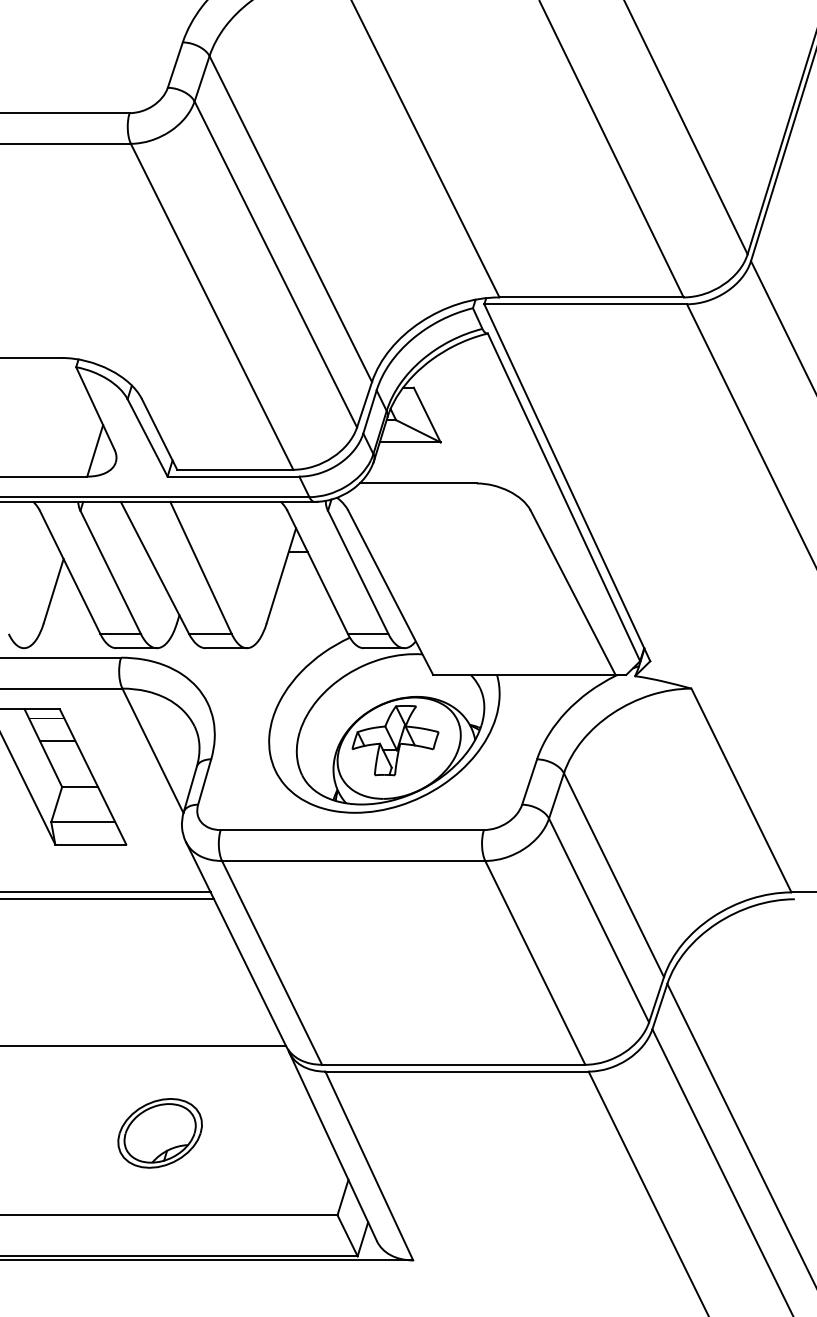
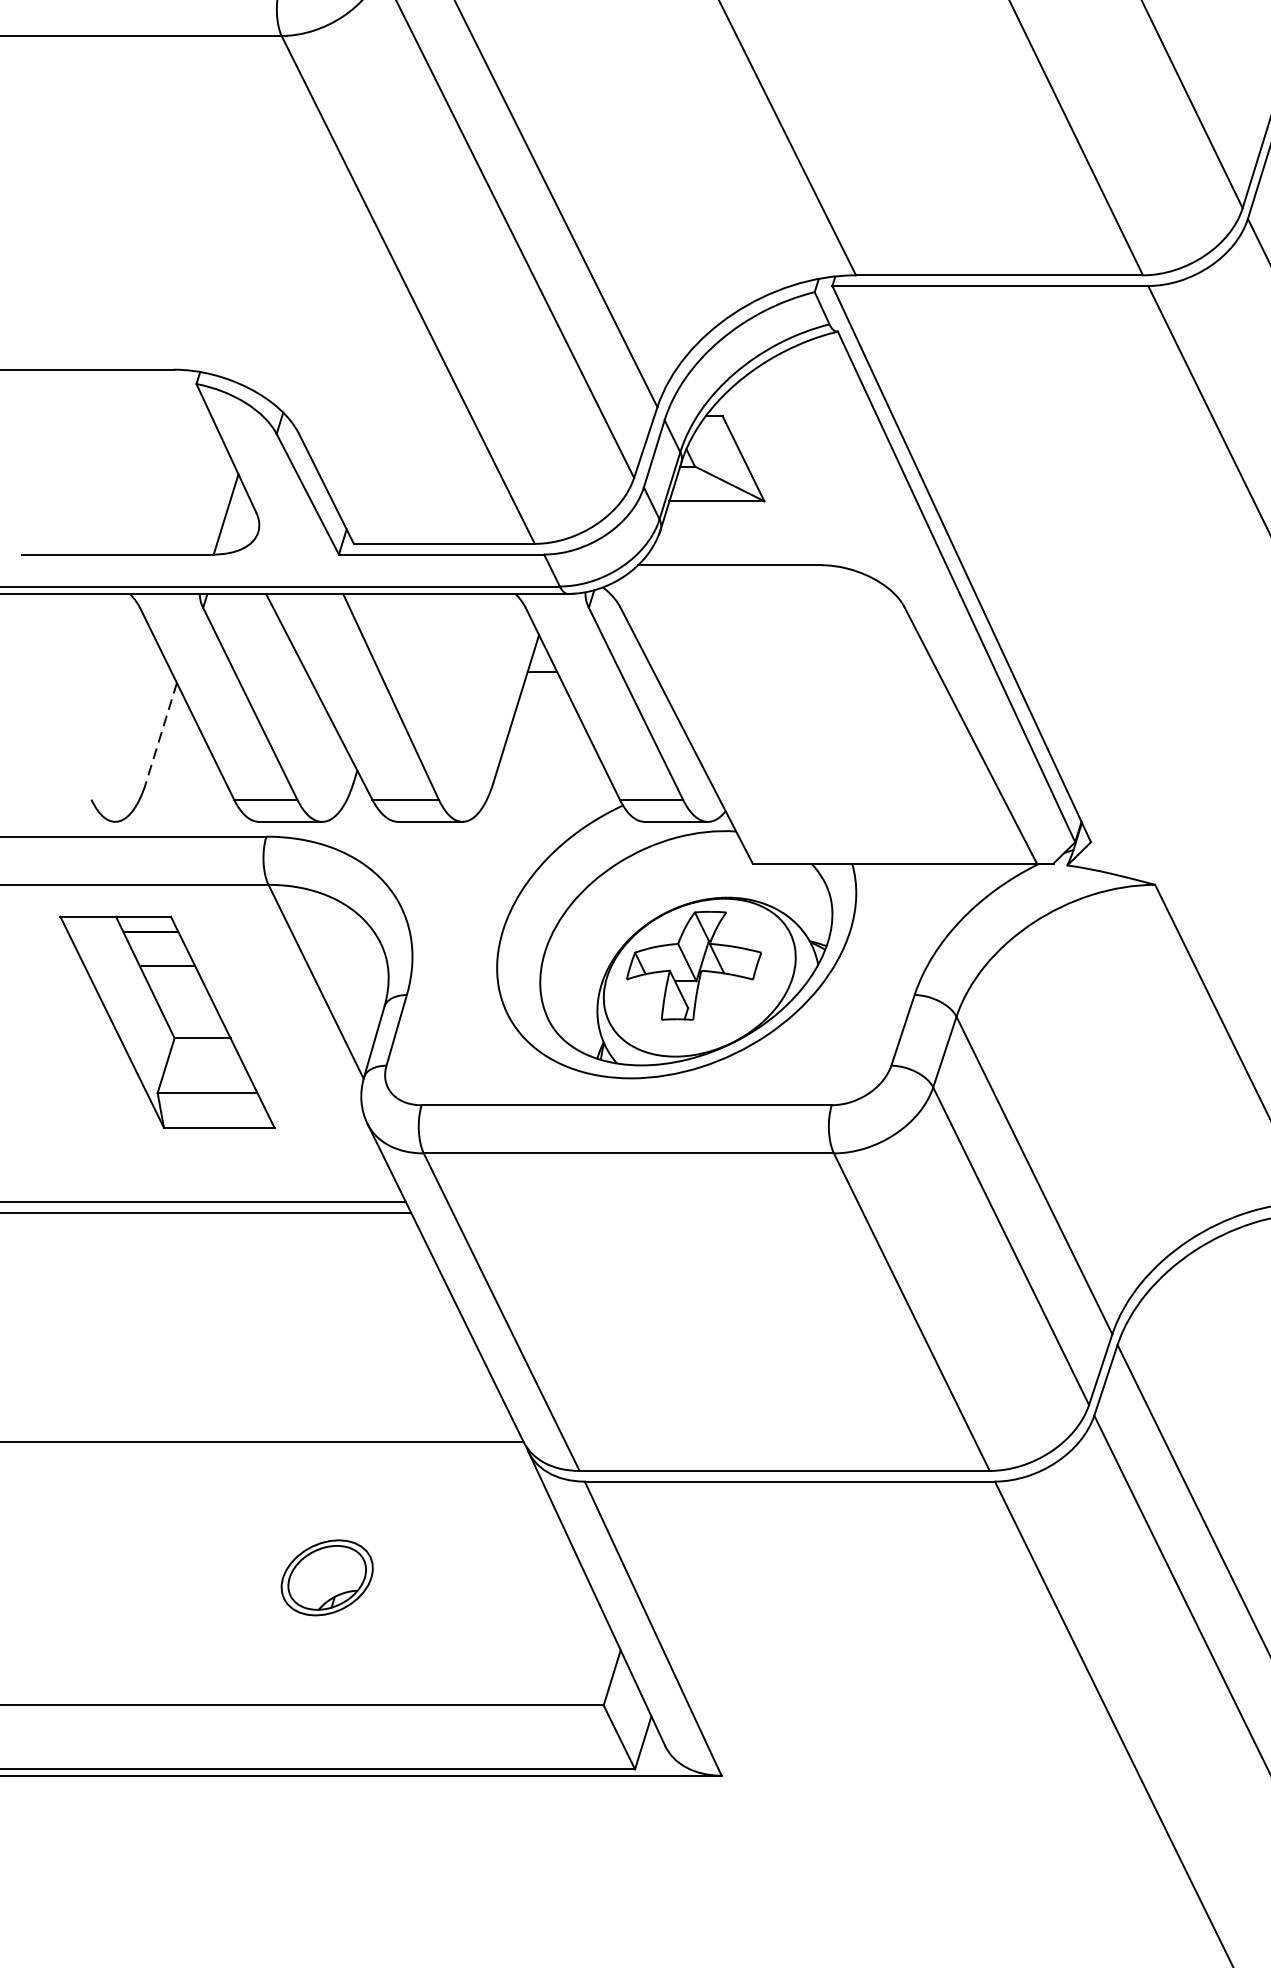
line: (53, 591) -> (161, 733), solid -> dashed
part: (159, 1133) -> (326, 1578), size x0.7

